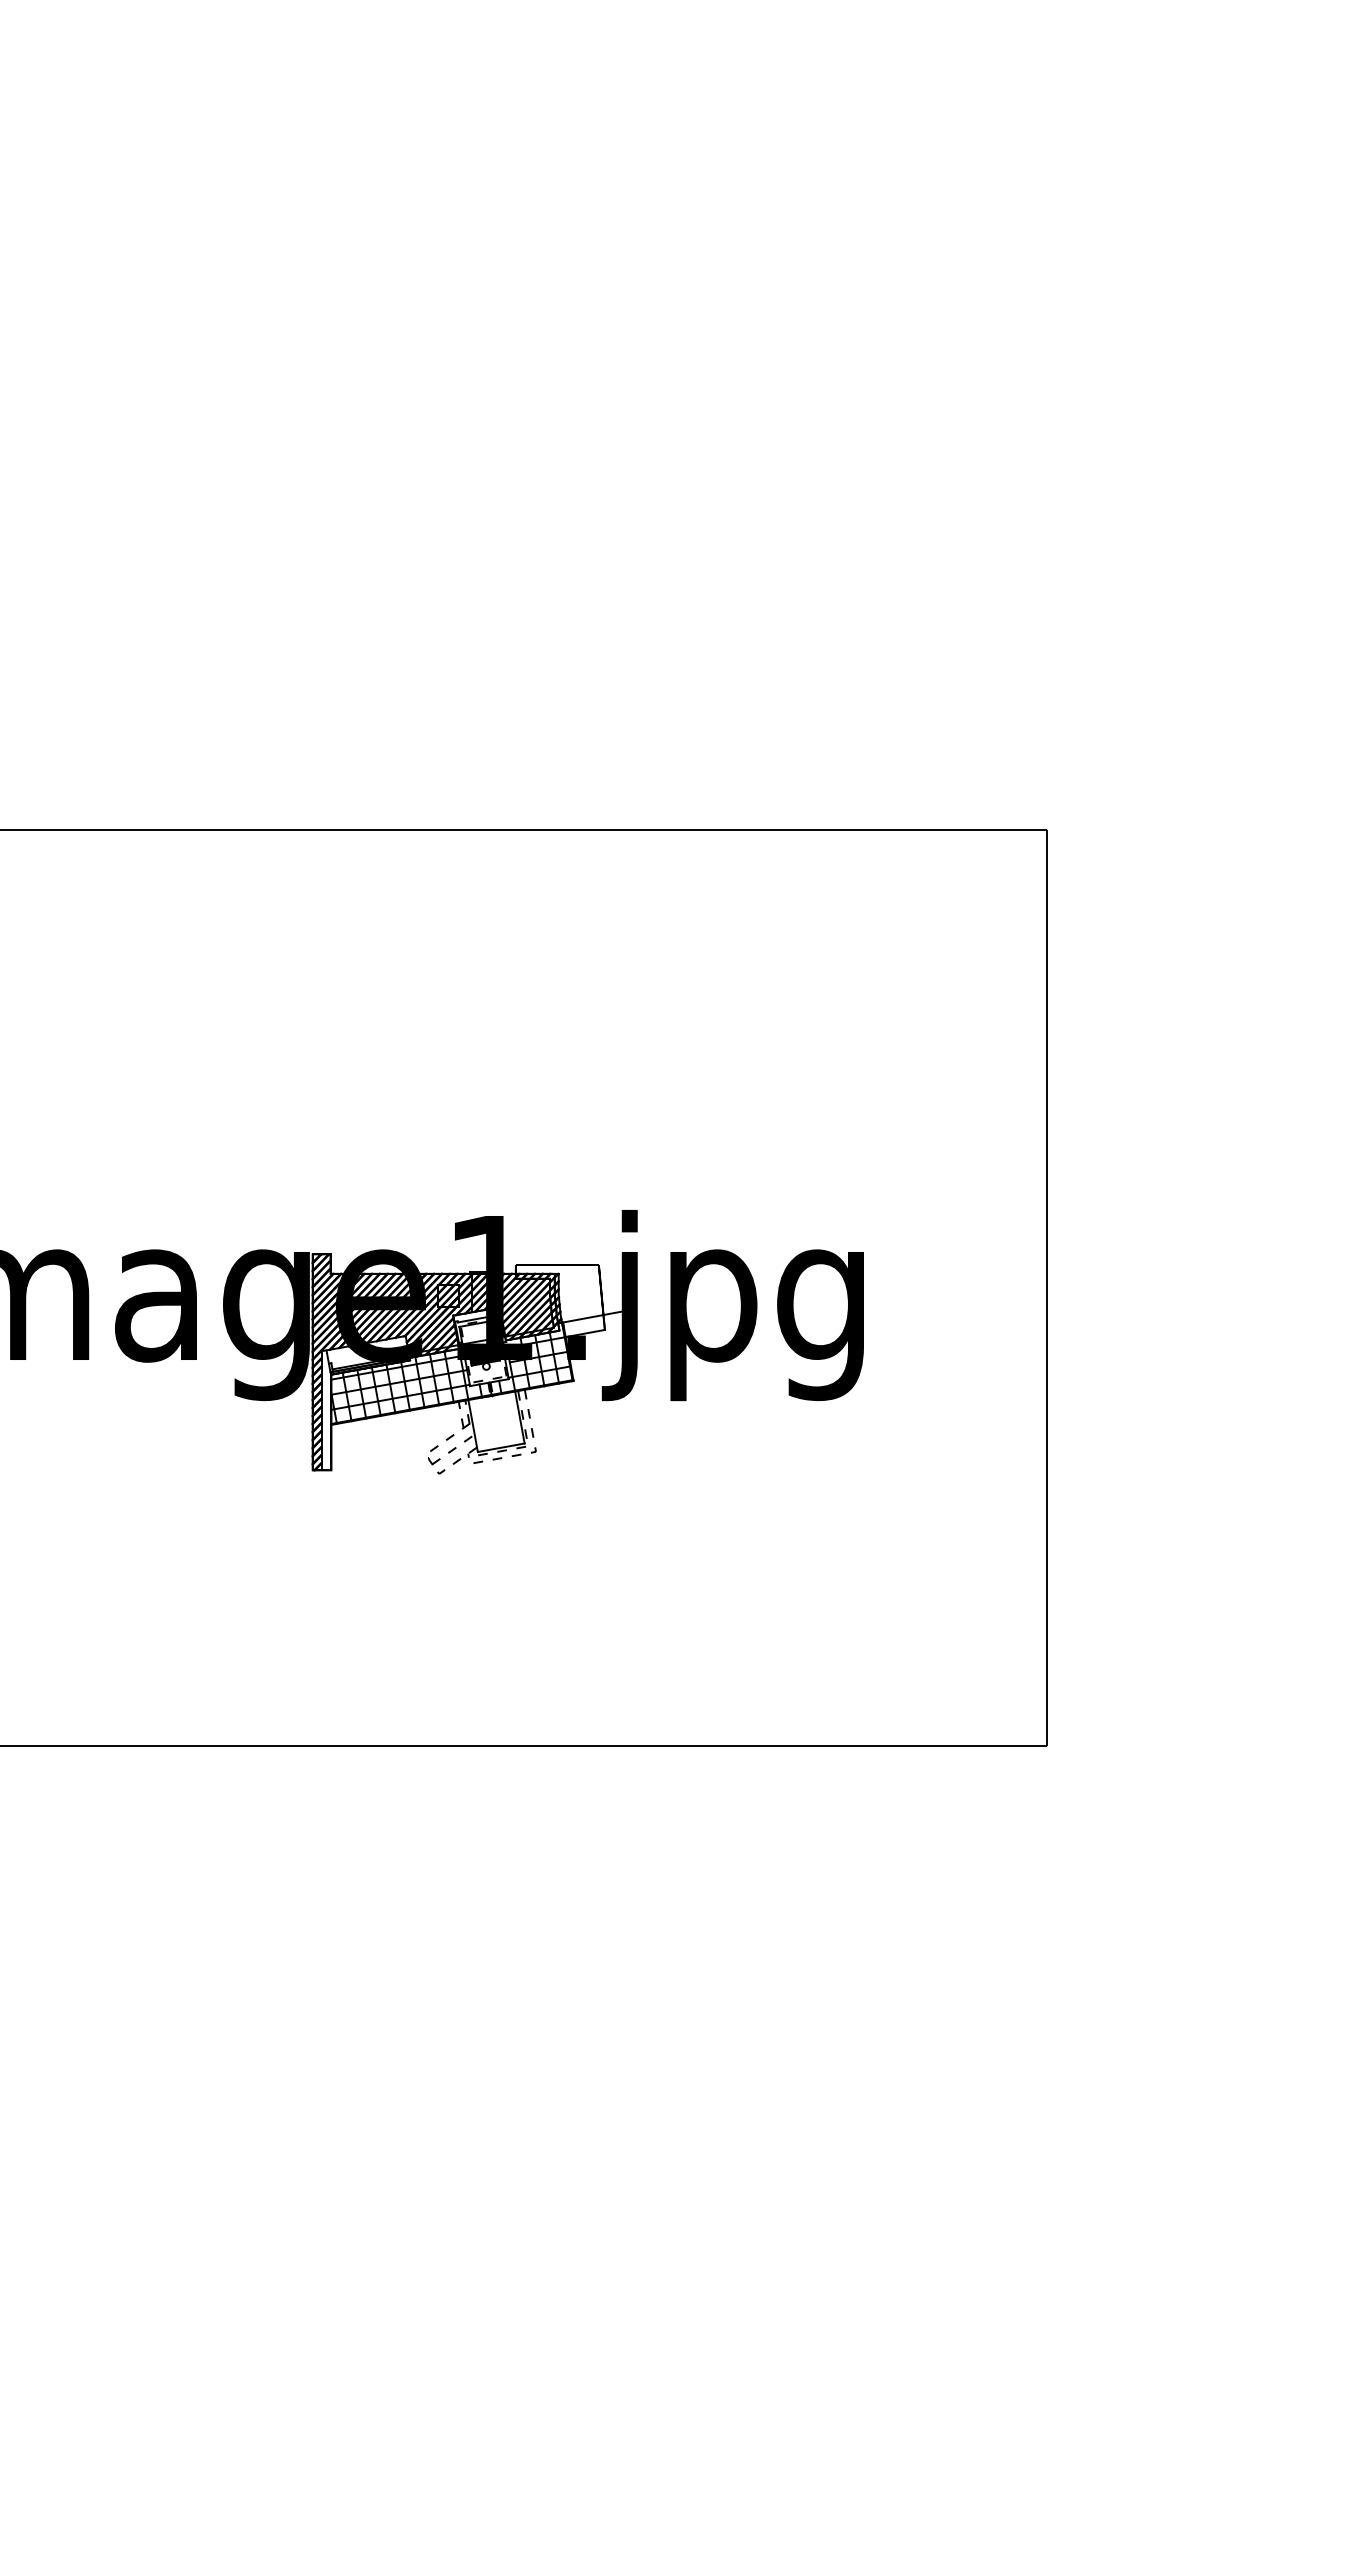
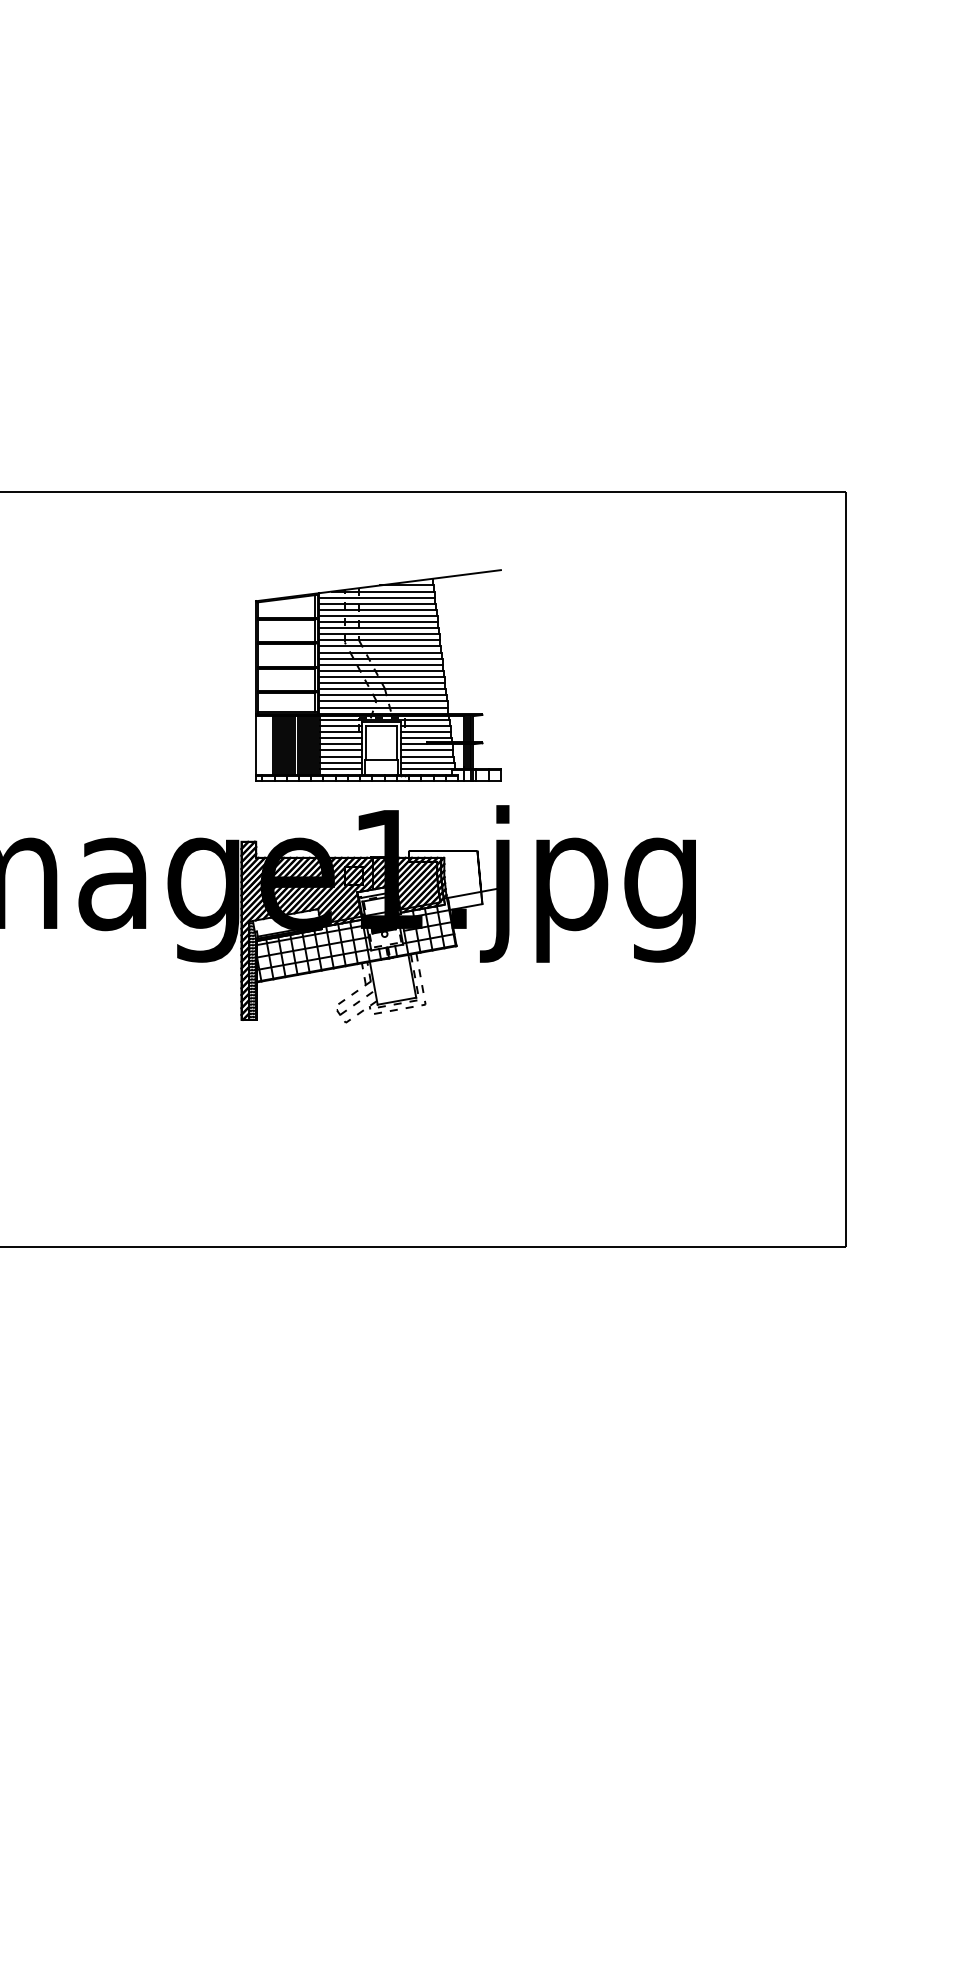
part: (478, 1052) -> (378, 675), added
hatch: (325, 1411) -> (252, 971), added

